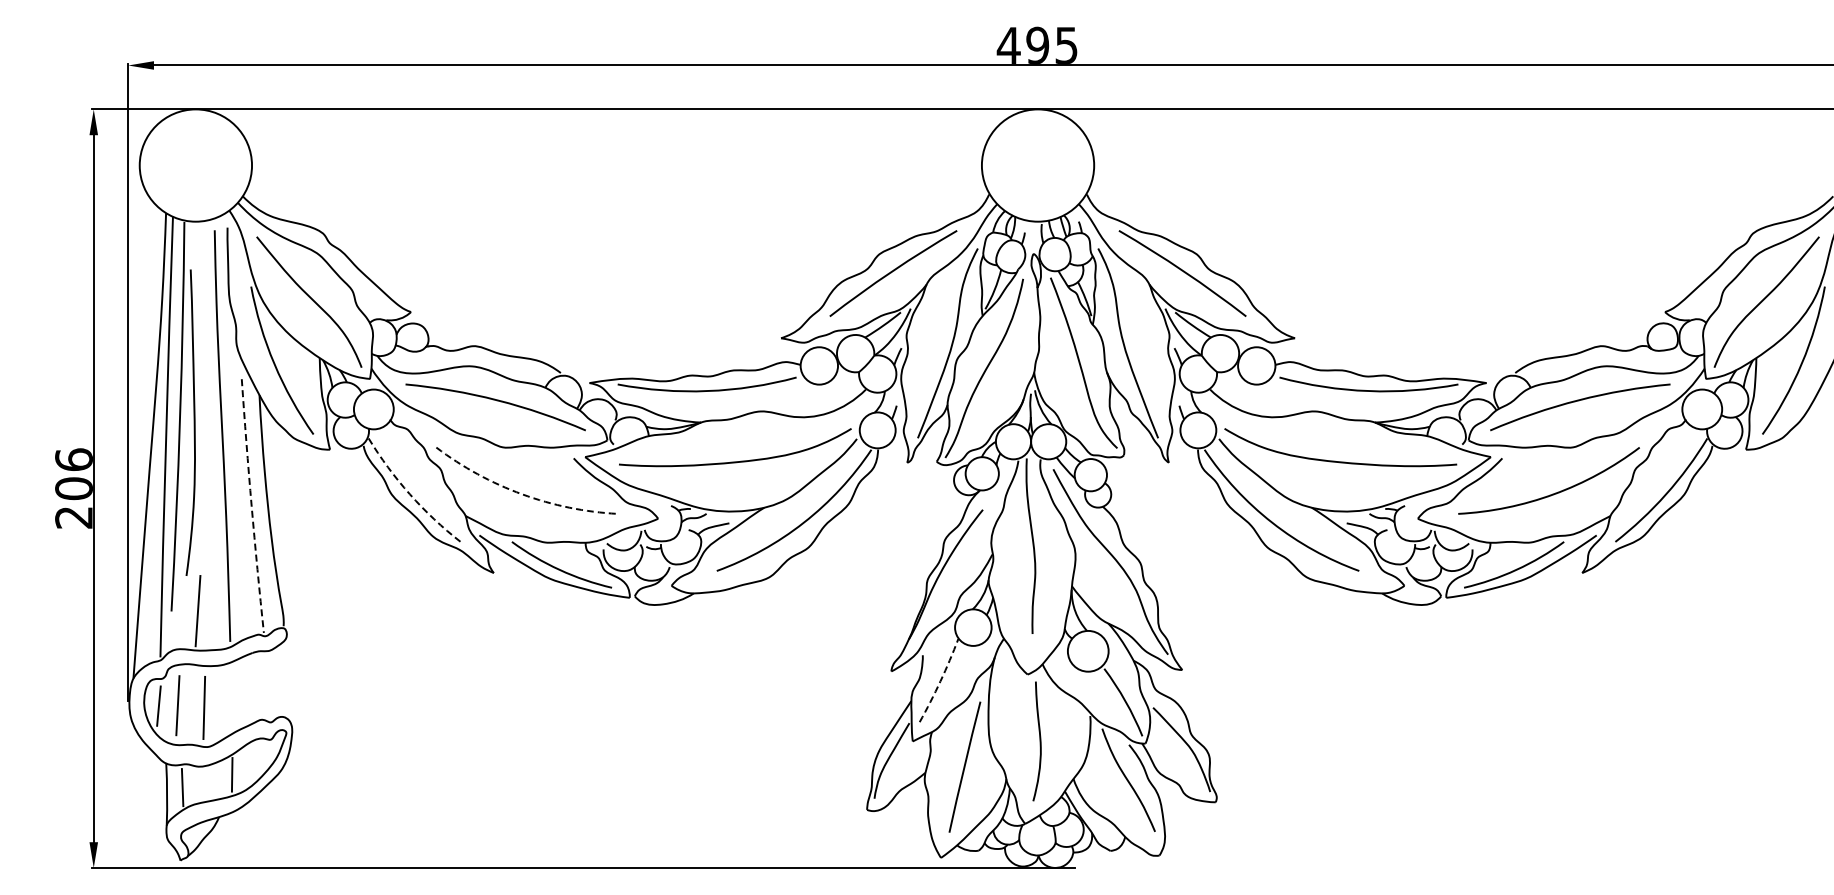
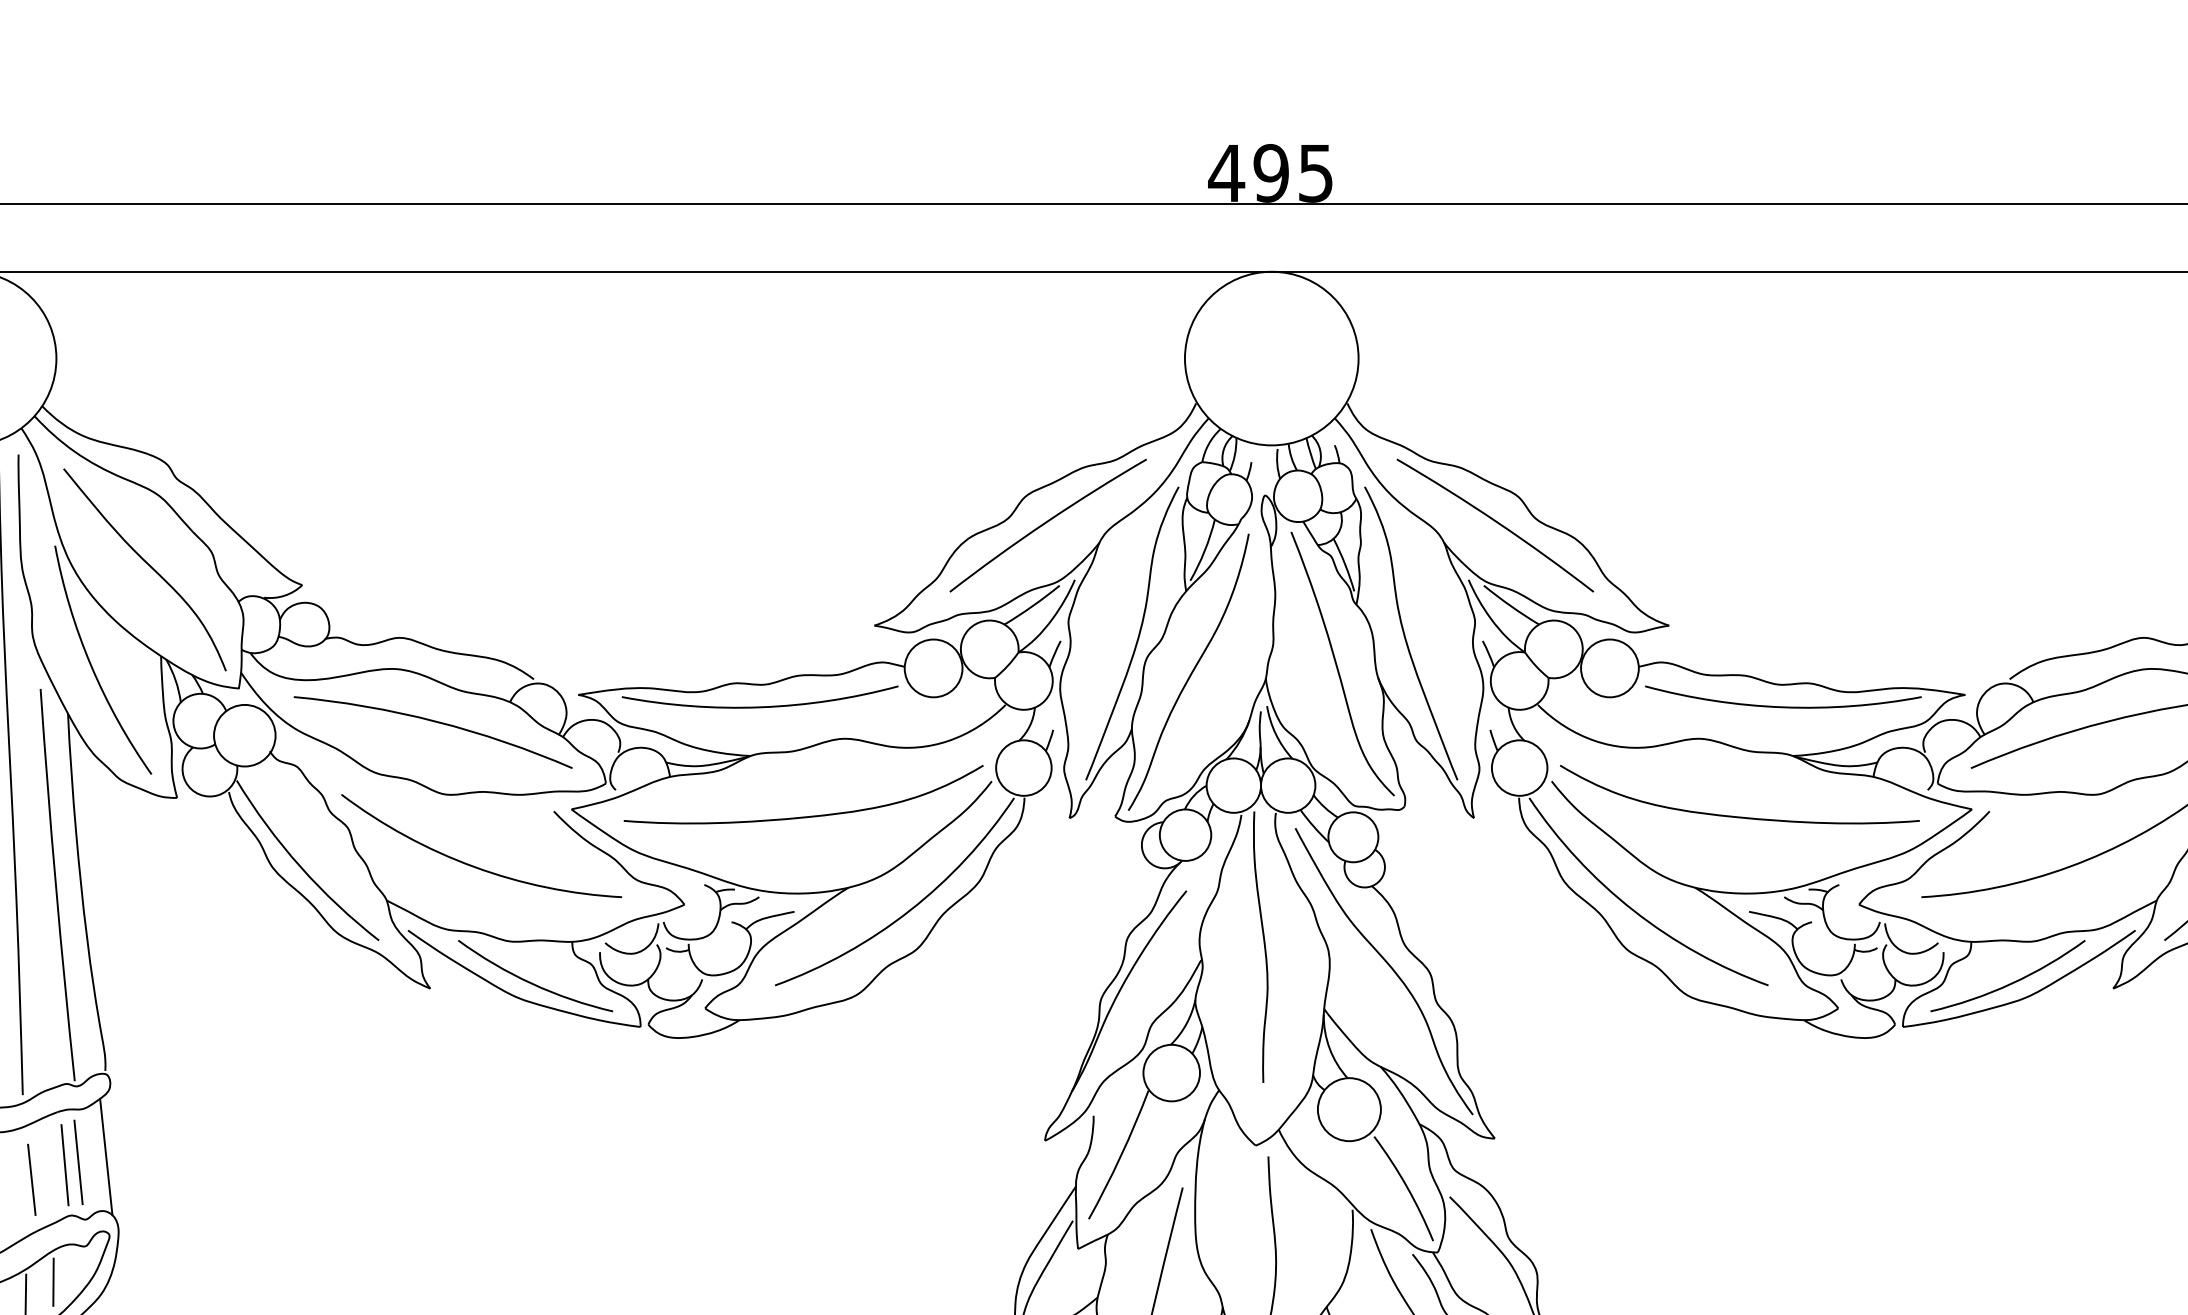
arc: (409, 494) -> (299, 867), dashed -> solid
arc: (522, 494) -> (474, 867), dashed -> solid
arc: (251, 506) -> (55, 885), dashed -> solid
line: (284, 681) -> (106, 1156), added
arc: (940, 681) -> (1120, 1156), dashed -> solid
line: (265, 685) -> (77, 1162), added
line: (257, 687) -> (64, 1165), added
line: (235, 696) -> (30, 1179), added
line: (250, 762) -> (54, 1281), added

